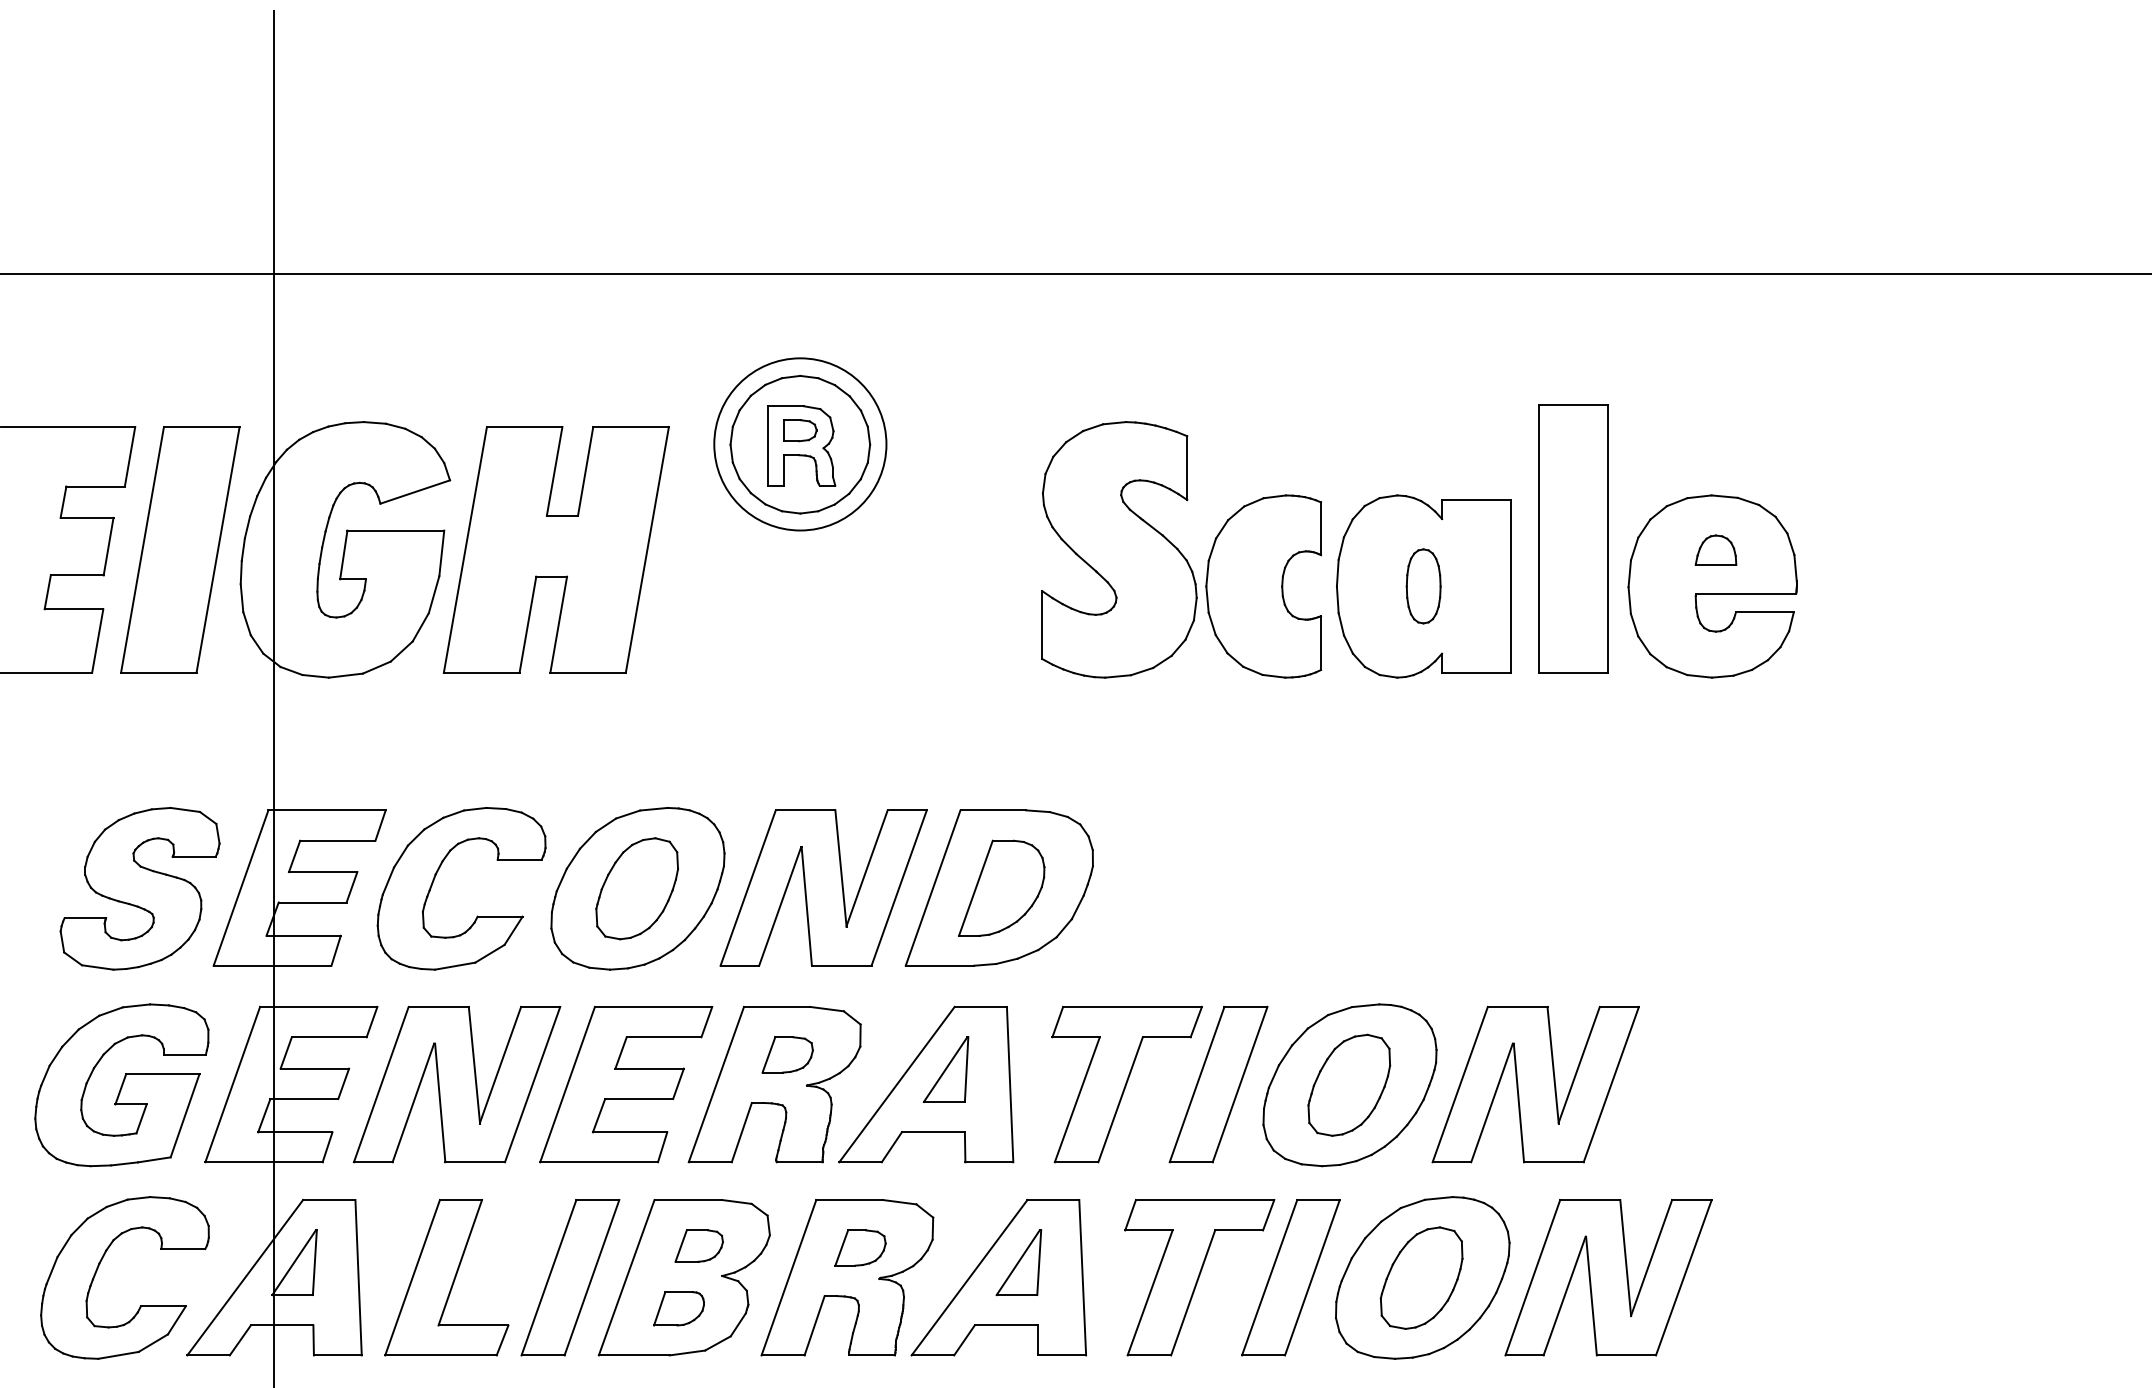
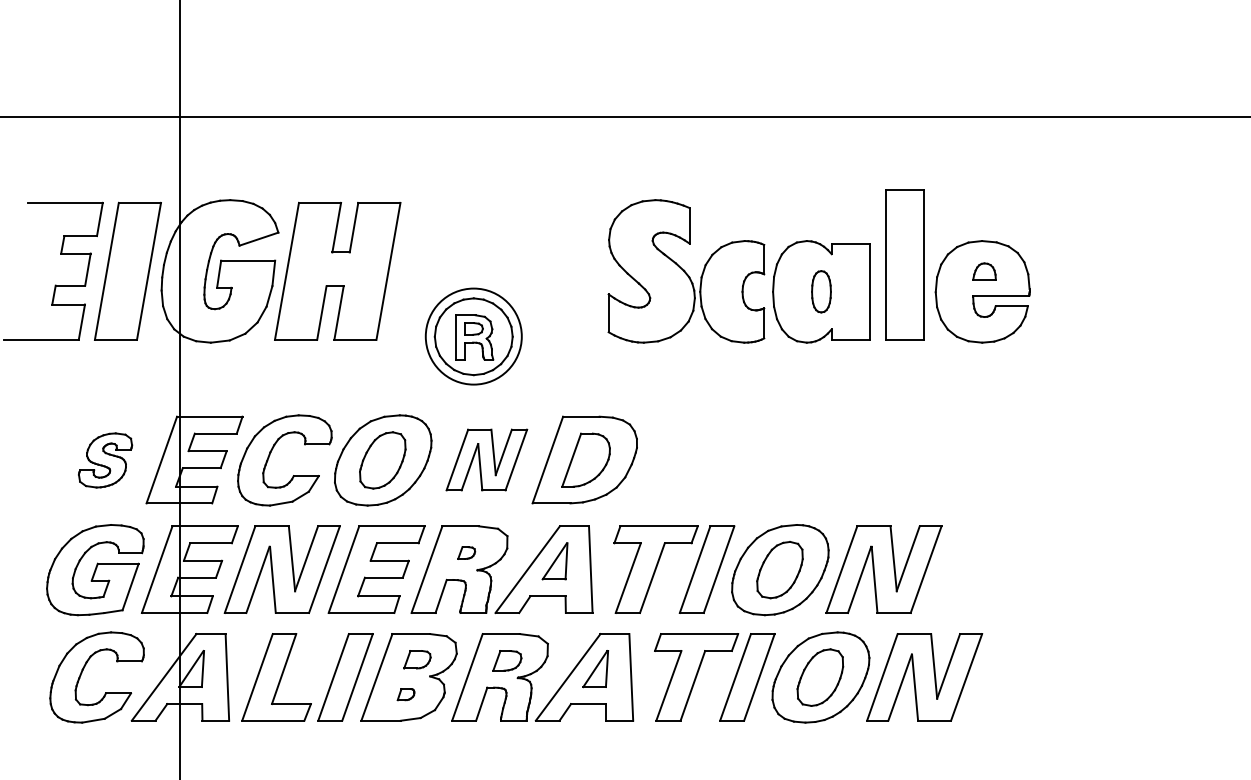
part: (799, 444) -> (473, 336), moved
part: (823, 887) -> (486, 459), size x0.7
part: (140, 888) -> (105, 460), size x0.6
part: (787, 1053) -> (466, 552), size x0.6
part: (677, 1308) -> (405, 694), size x0.6

